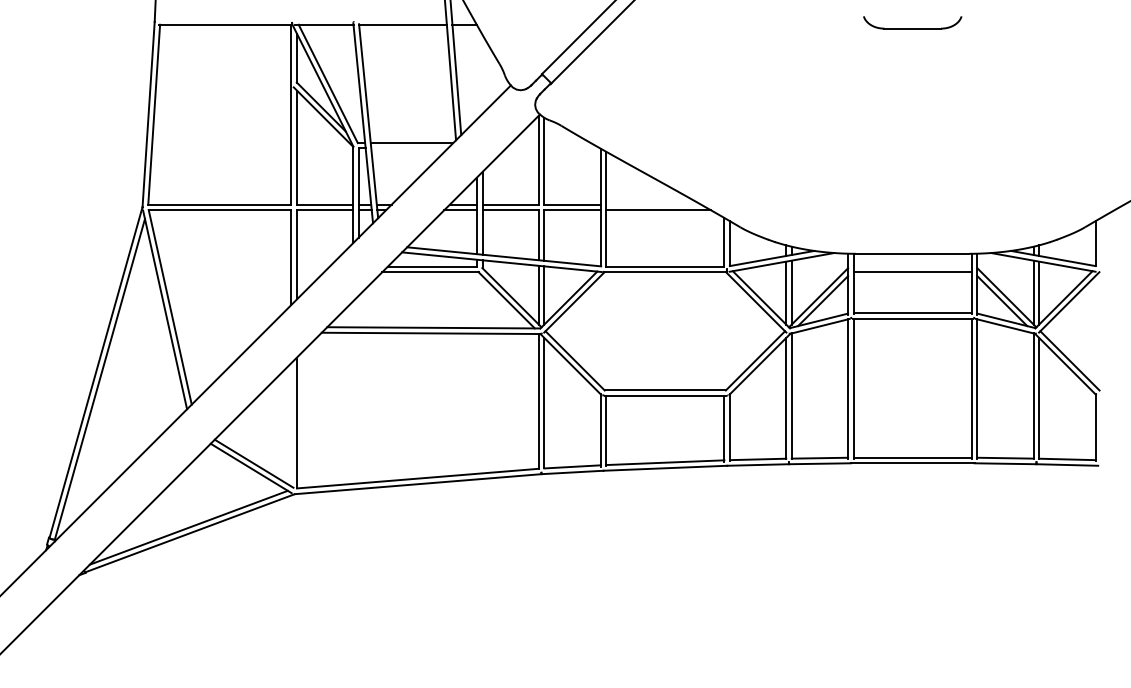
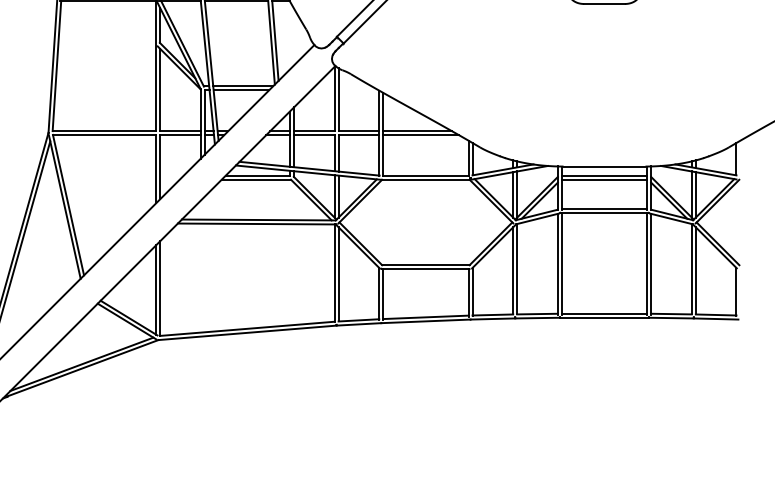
line: (409, 148) -> (241, 90), added
line: (653, 204) -> (417, 130), added
line: (912, 266) -> (604, 175), added
line: (291, 424) -> (156, 289), added

